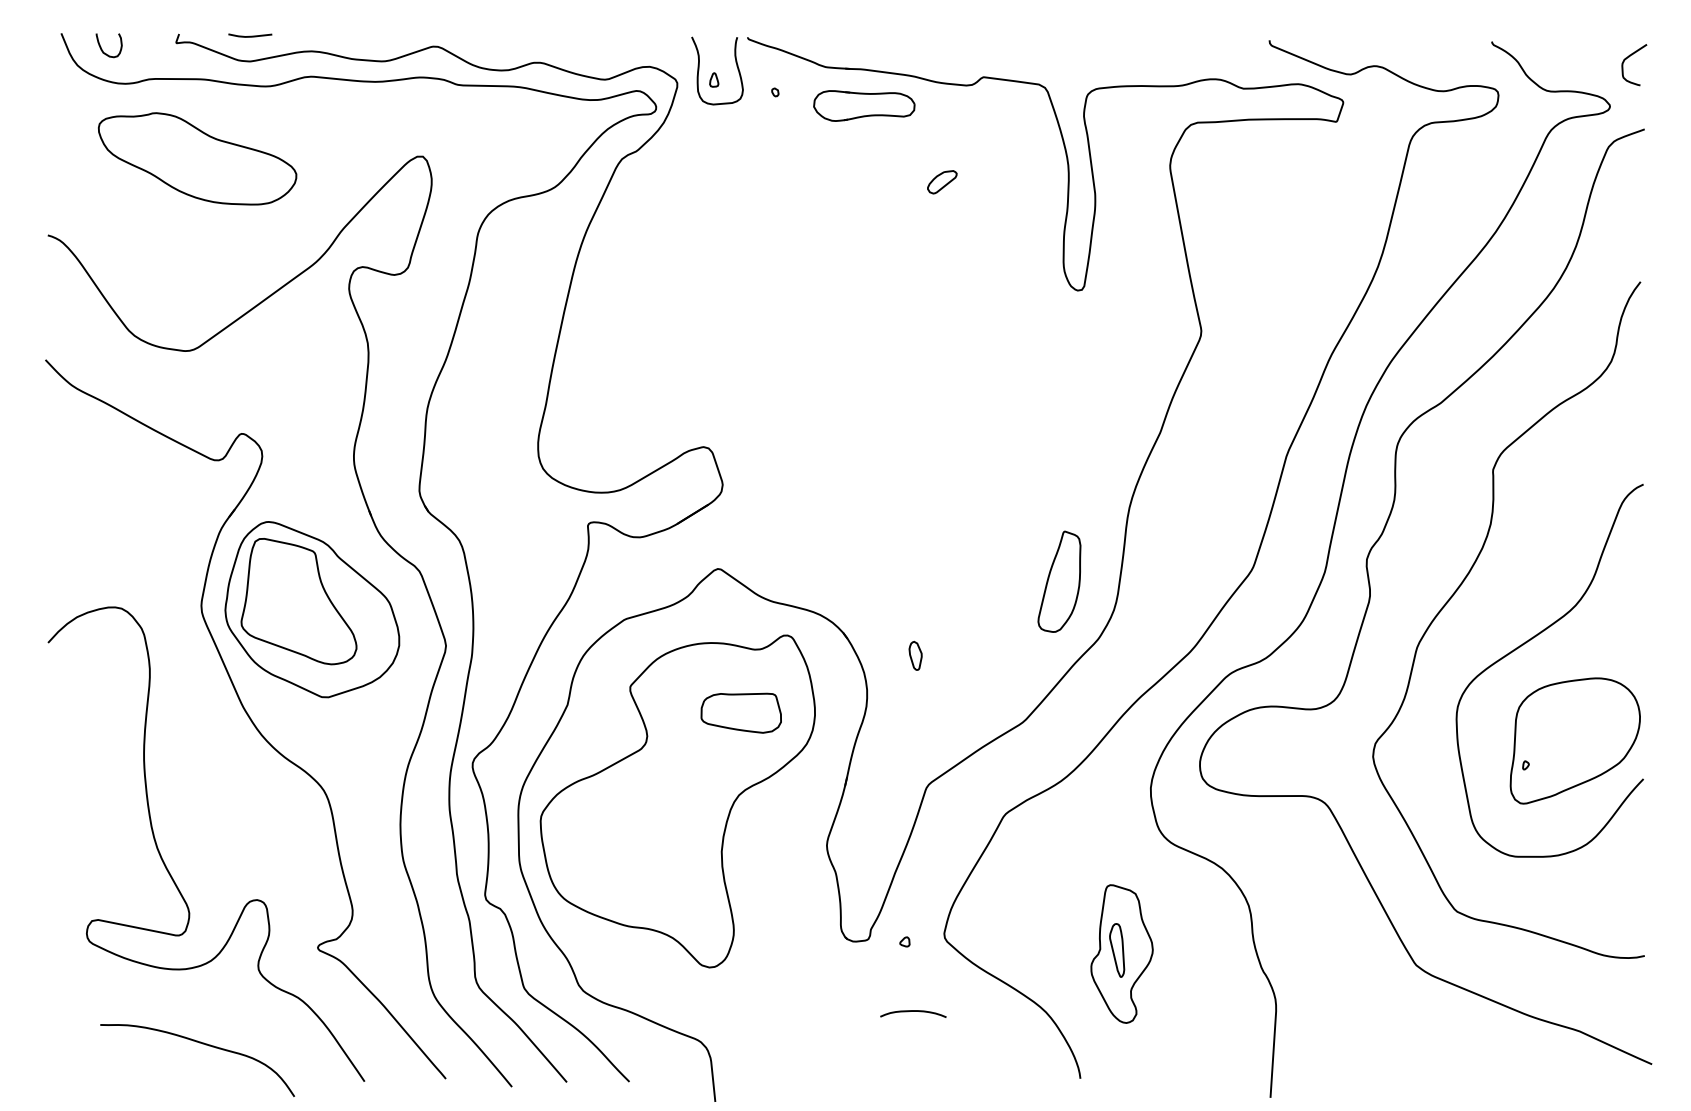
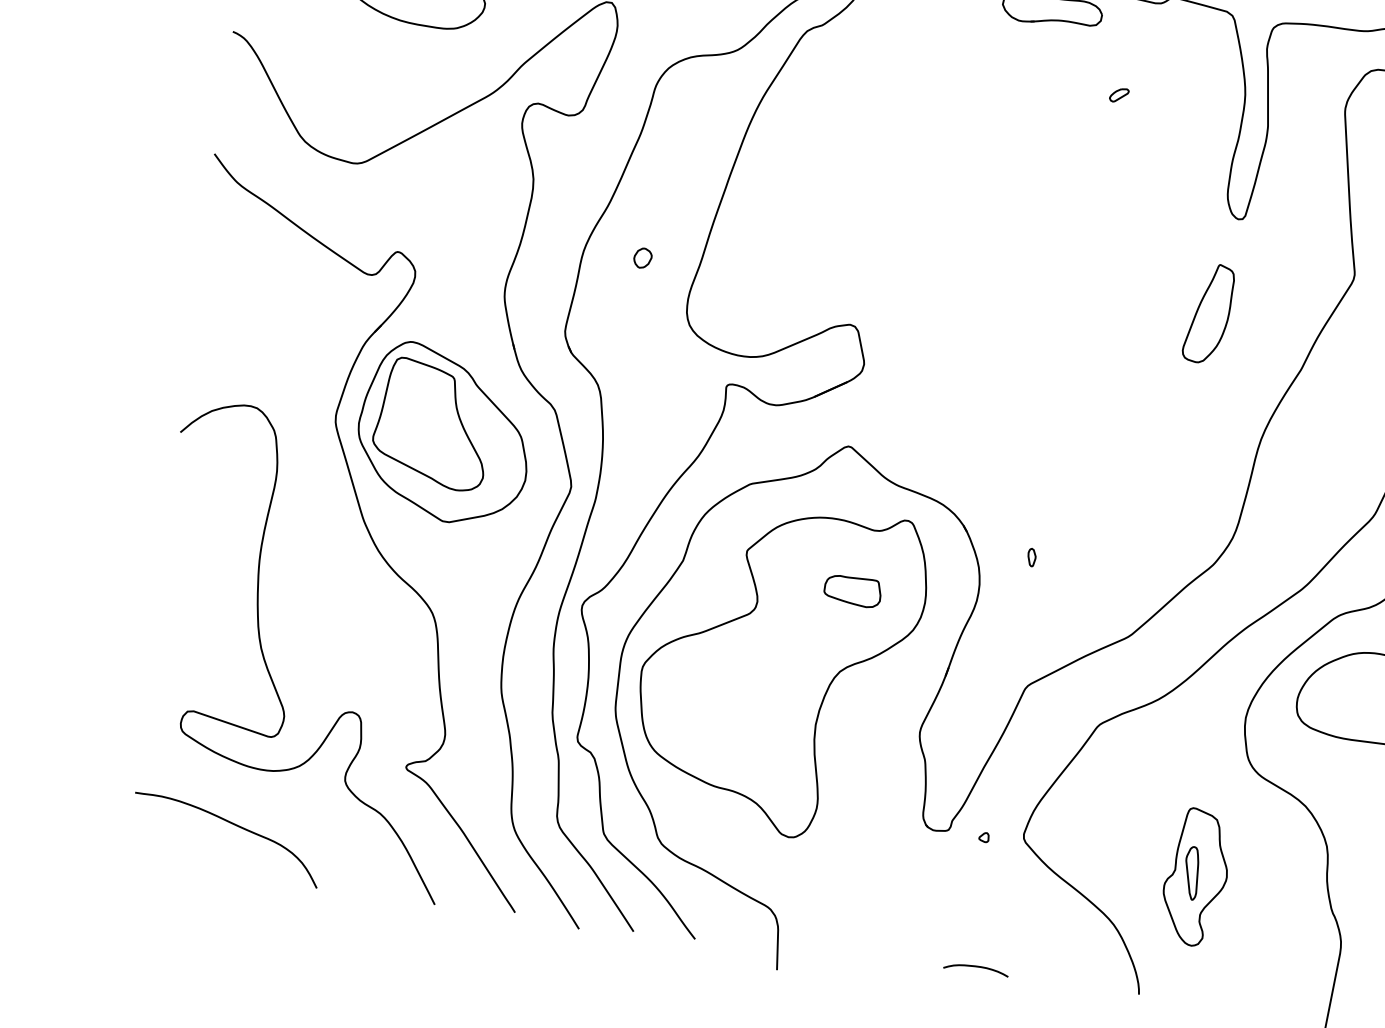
part: (942, 182) -> (1119, 95), size x0.62
part: (487, 407) -> (642, 257), added
part: (1059, 581) -> (1208, 313), moved
part: (915, 655) -> (1031, 557), size x0.62
part: (740, 713) -> (852, 591), size x0.71
curve: (913, 1011) -> (976, 966), moved
curve: (202, 1044) -> (233, 825), moved

